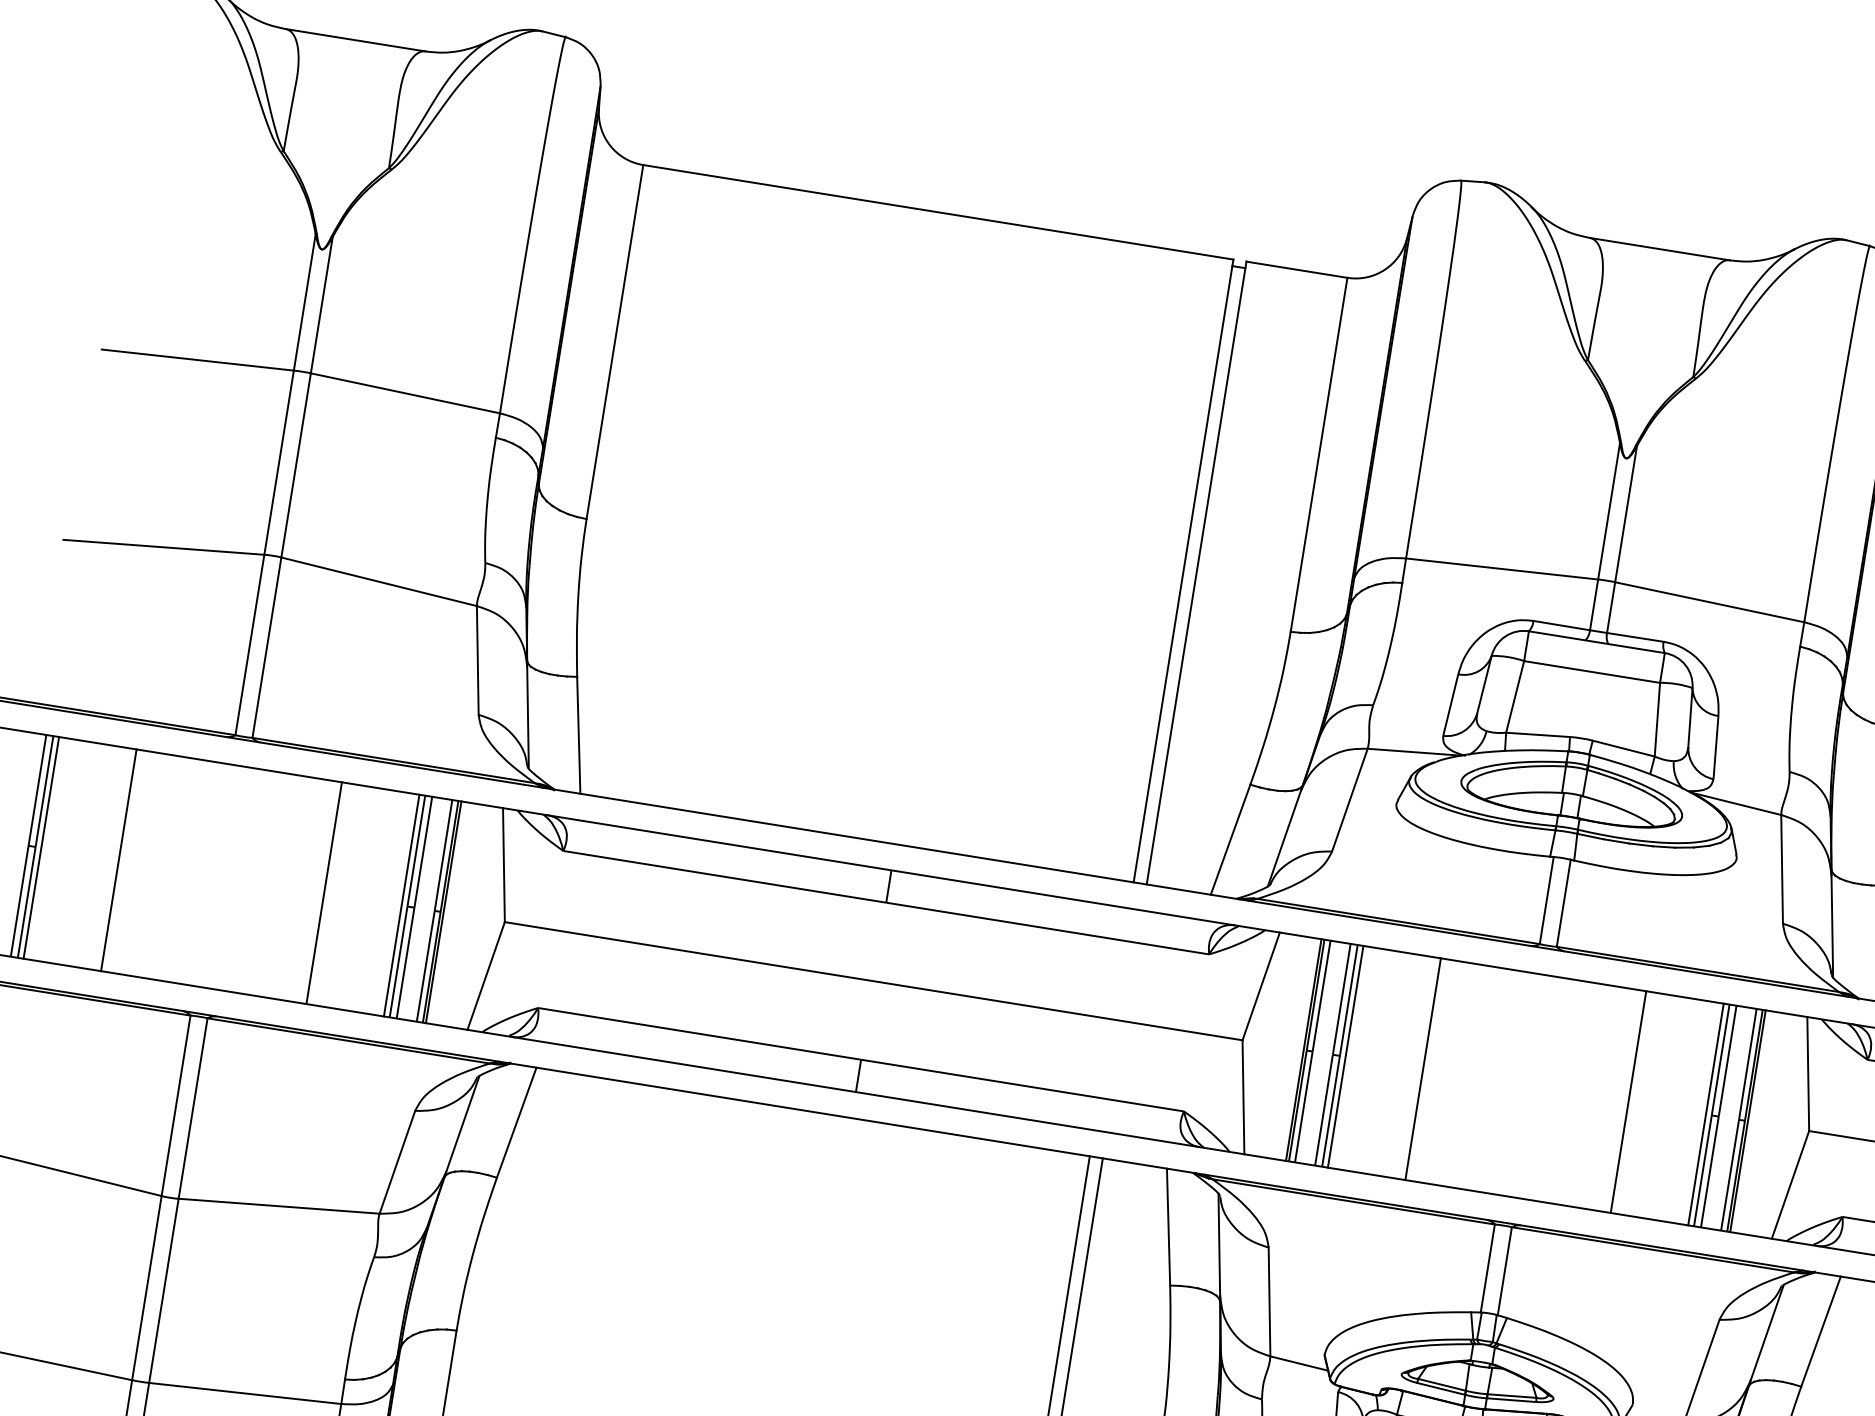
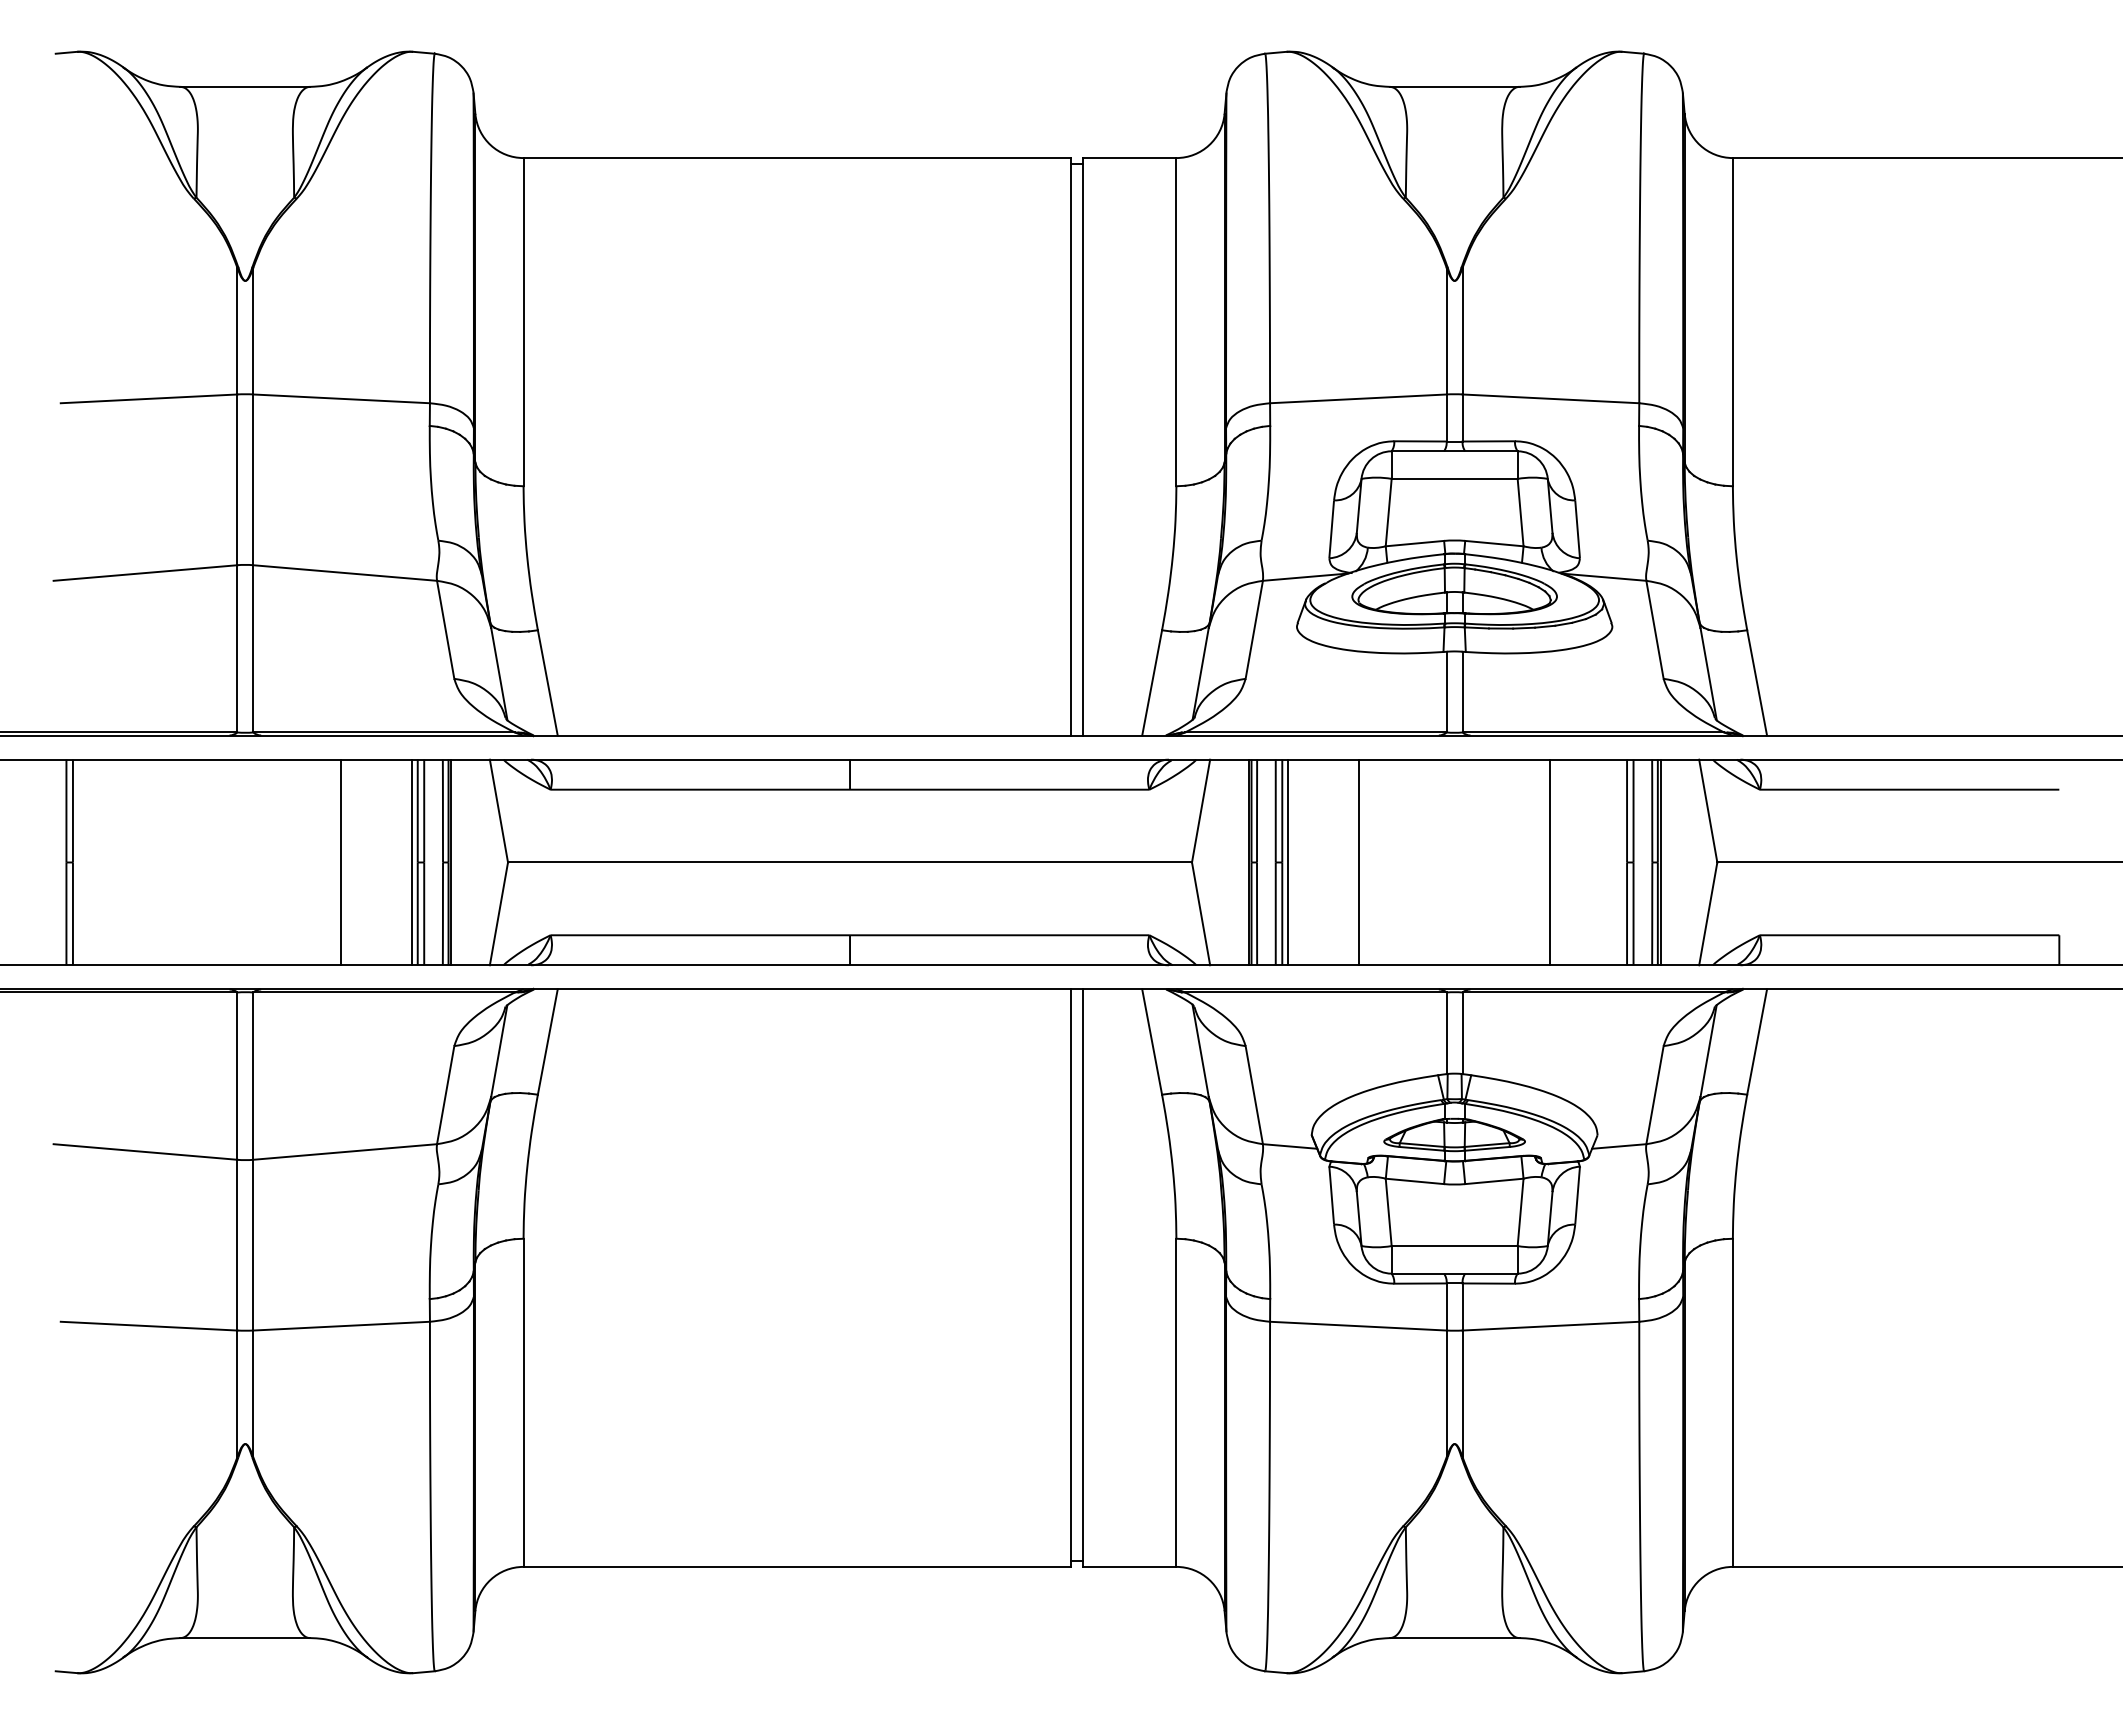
line: (41, 847) -> (78, 862), removed
line: (119, 860) -> (150, 862), removed
line: (1705, 1114) -> (1621, 862), removed

